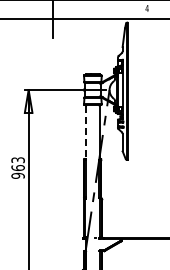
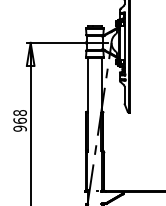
line: (86, 132) -> (88, 85), dashed -> solid
text: (17, 160) -> (19, 113), 963 -> 968

